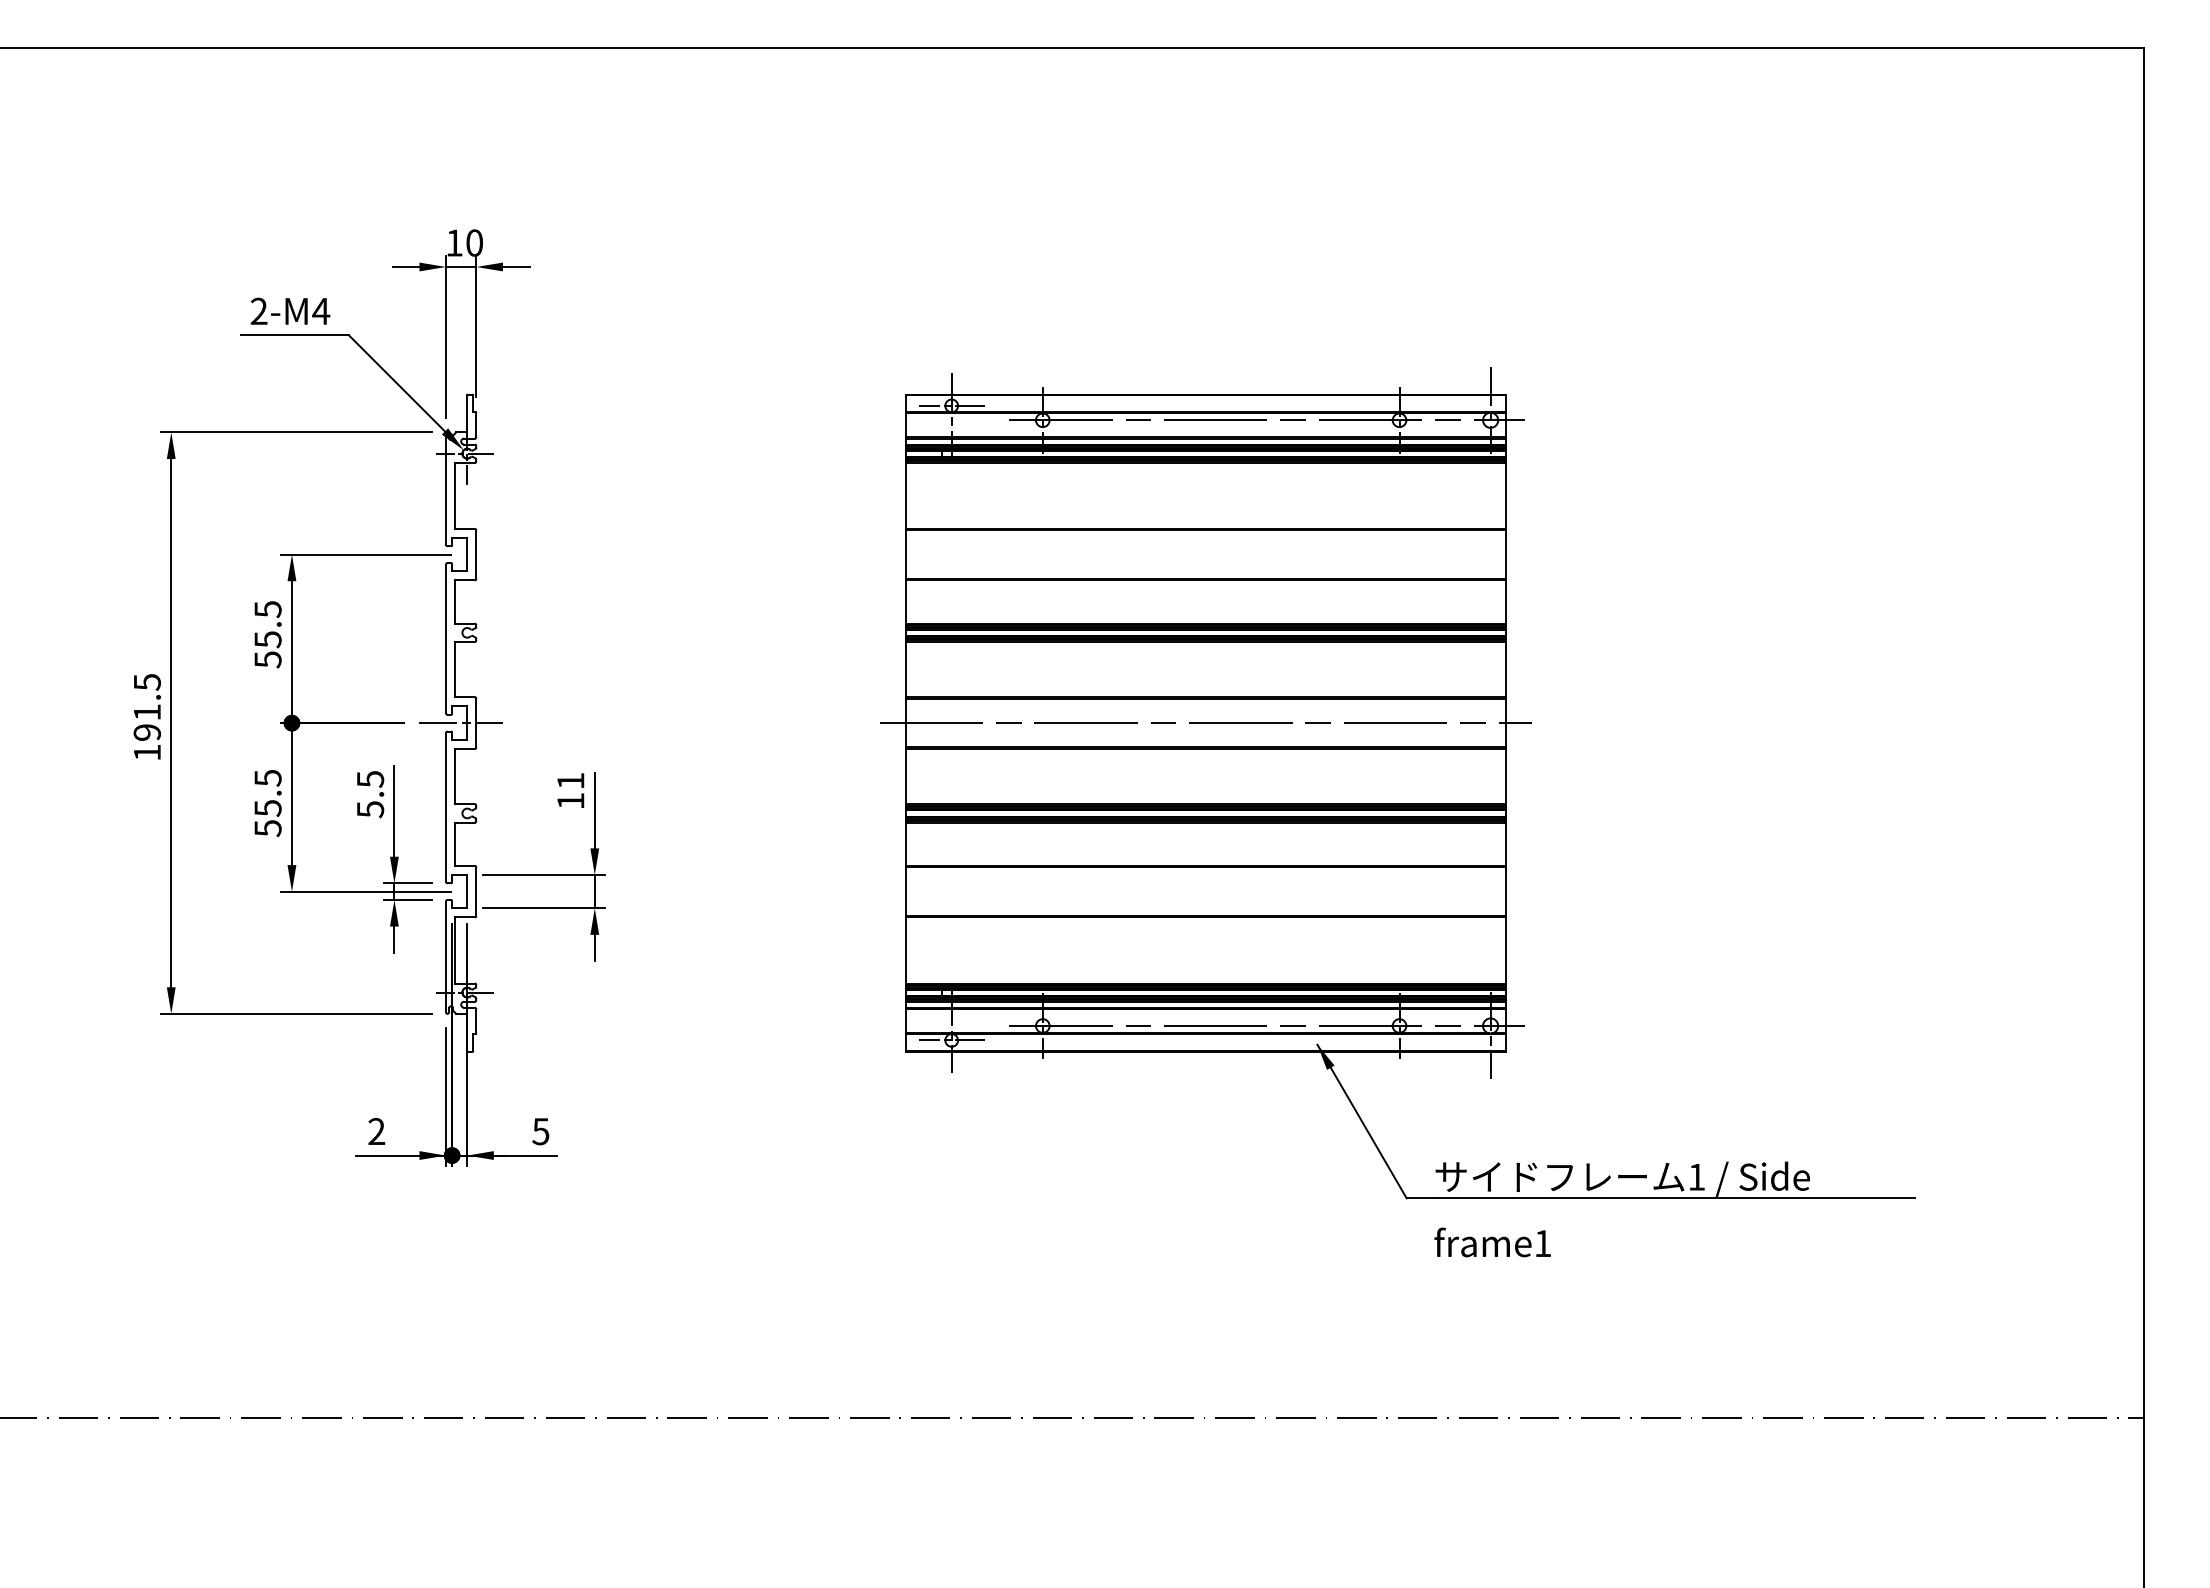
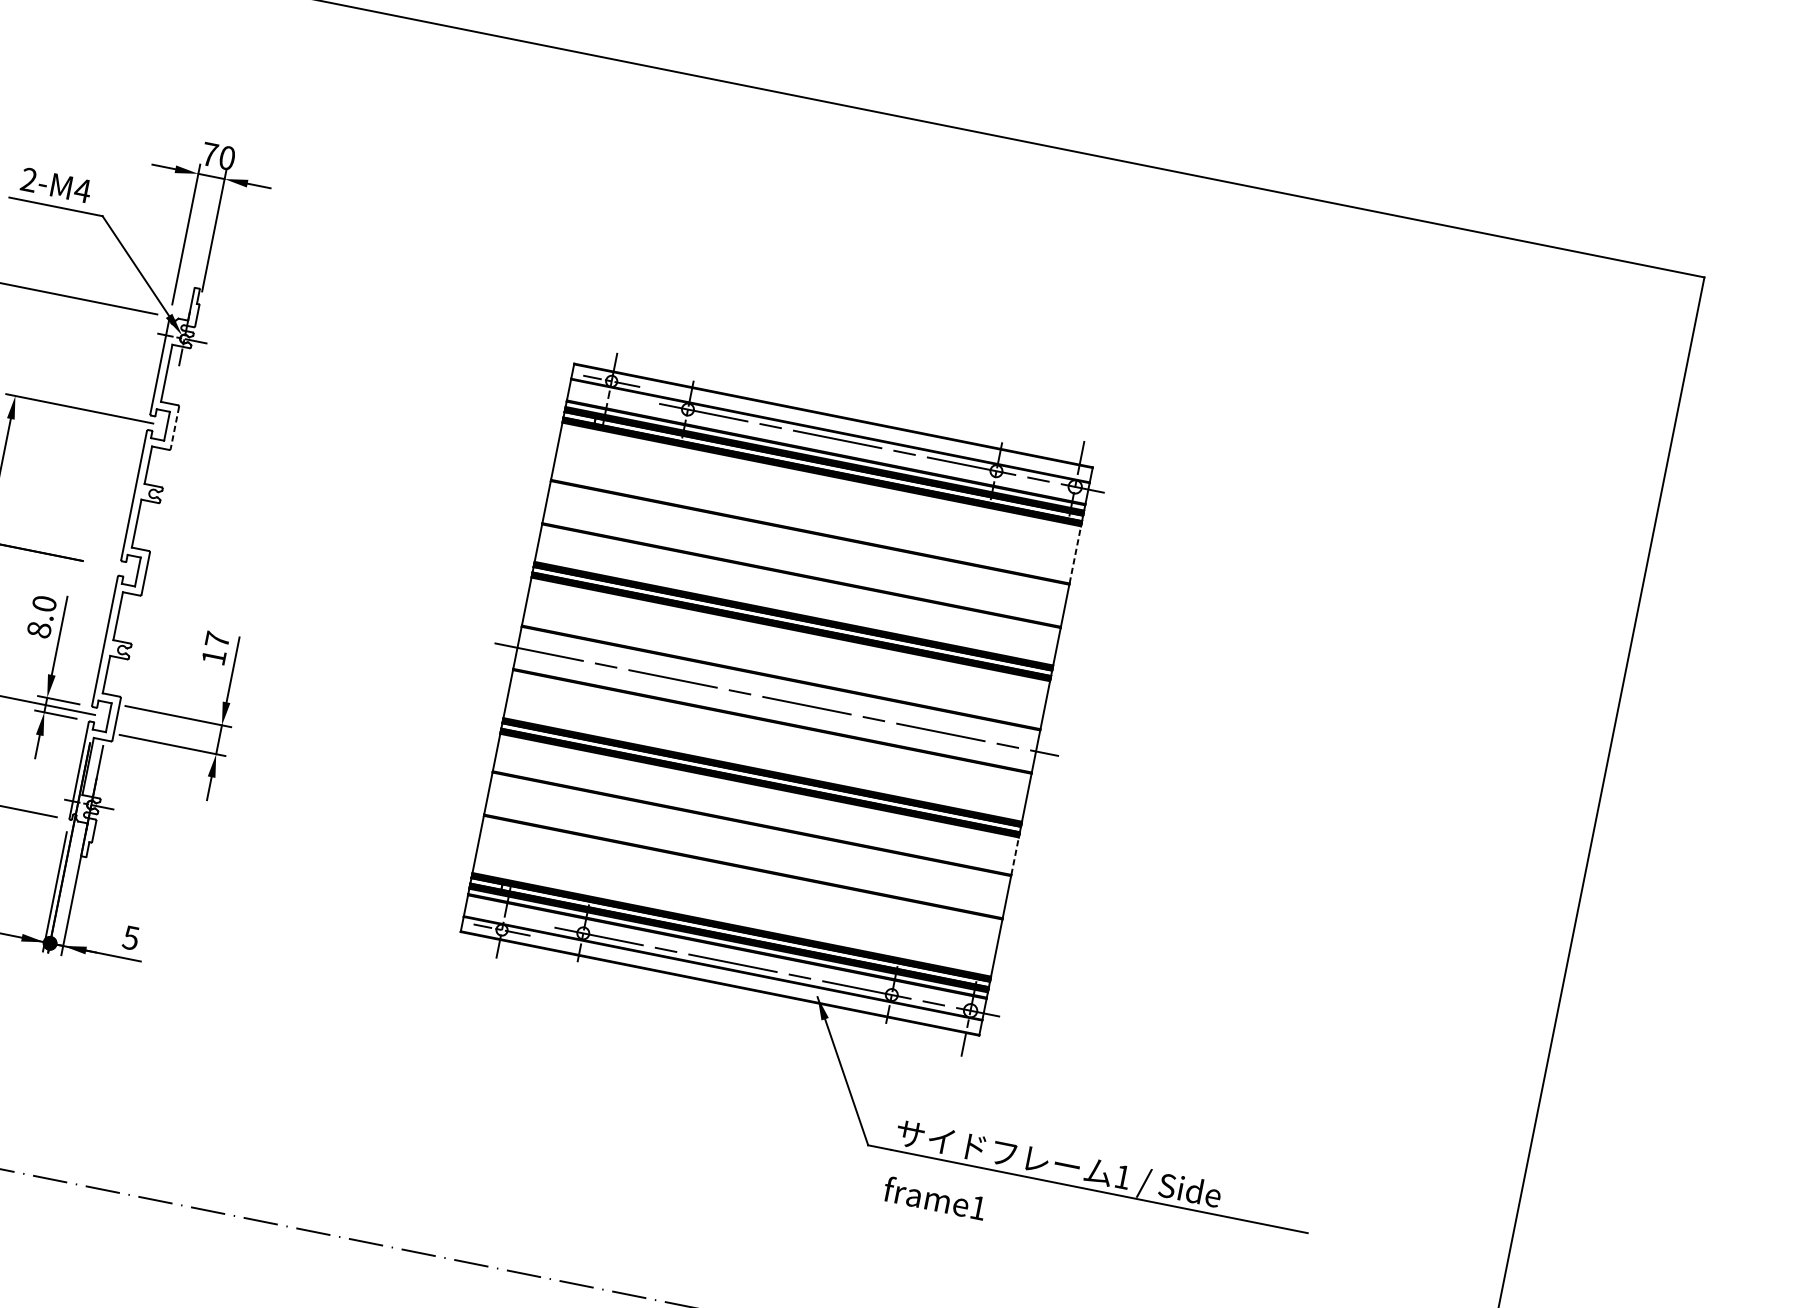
text: (454, 242) -> (209, 154), 10 -> 70
line: (1505, 495) -> (1075, 554), solid -> dashed
line: (476, 555) -> (174, 428), solid -> dashed
line: (460, 723) -> (132, 571), removed
text: (570, 780) -> (217, 639), 11 -> 17
text: (370, 794) -> (41, 616), 5.5 -> 8.0
line: (1505, 844) -> (1014, 856), solid -> dashed

